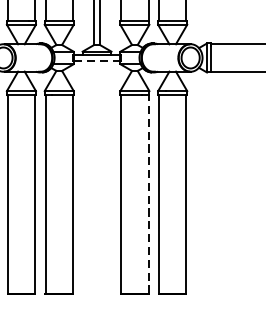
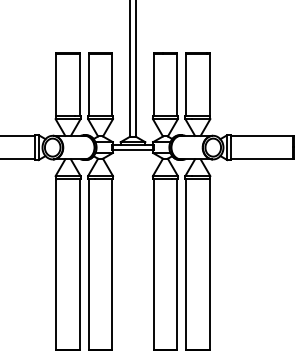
line: (97, 61) -> (133, 150), dashed -> solid
line: (148, 194) -> (177, 264), dashed -> solid

